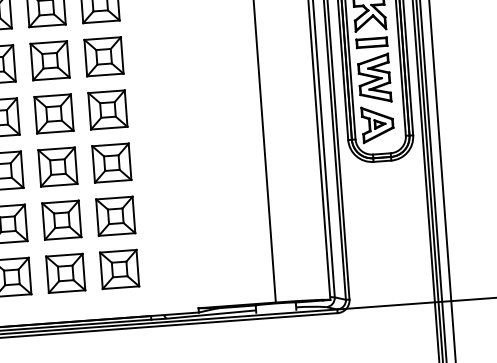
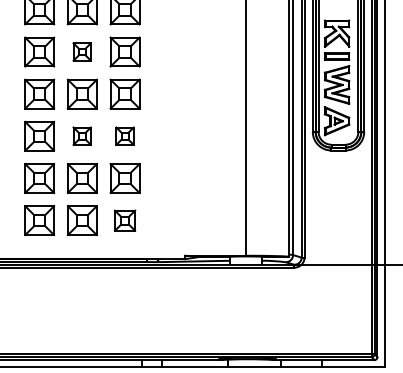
part: (48, 60) -> (81, 51), size x0.6
part: (111, 162) -> (124, 135), size x0.6
part: (56, 166) -> (81, 135), size x0.6
part: (118, 269) -> (124, 220), size x0.7

